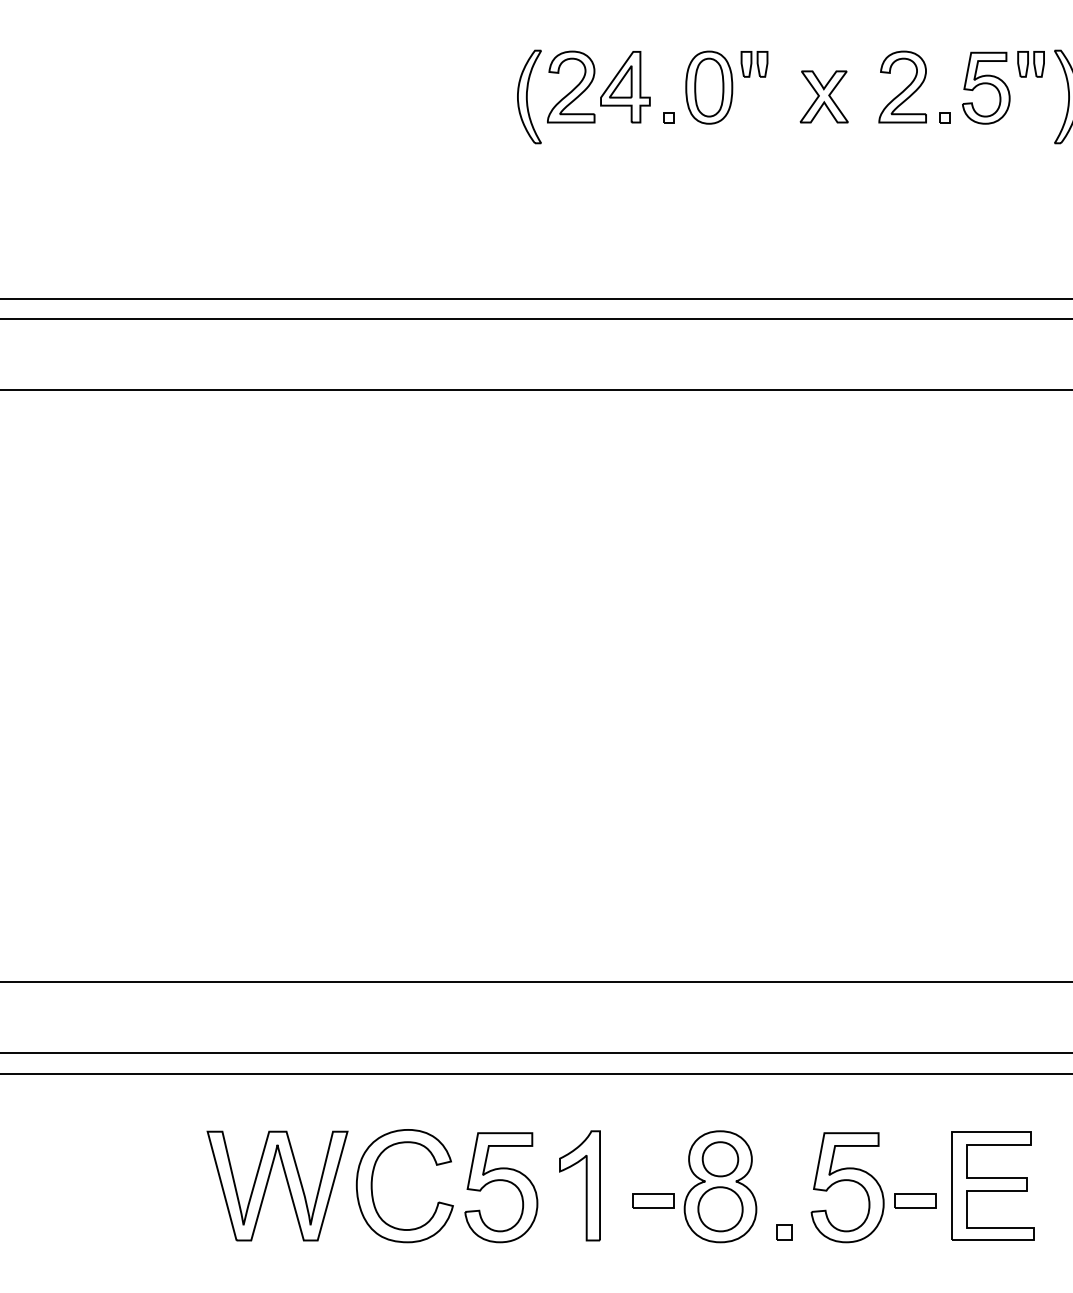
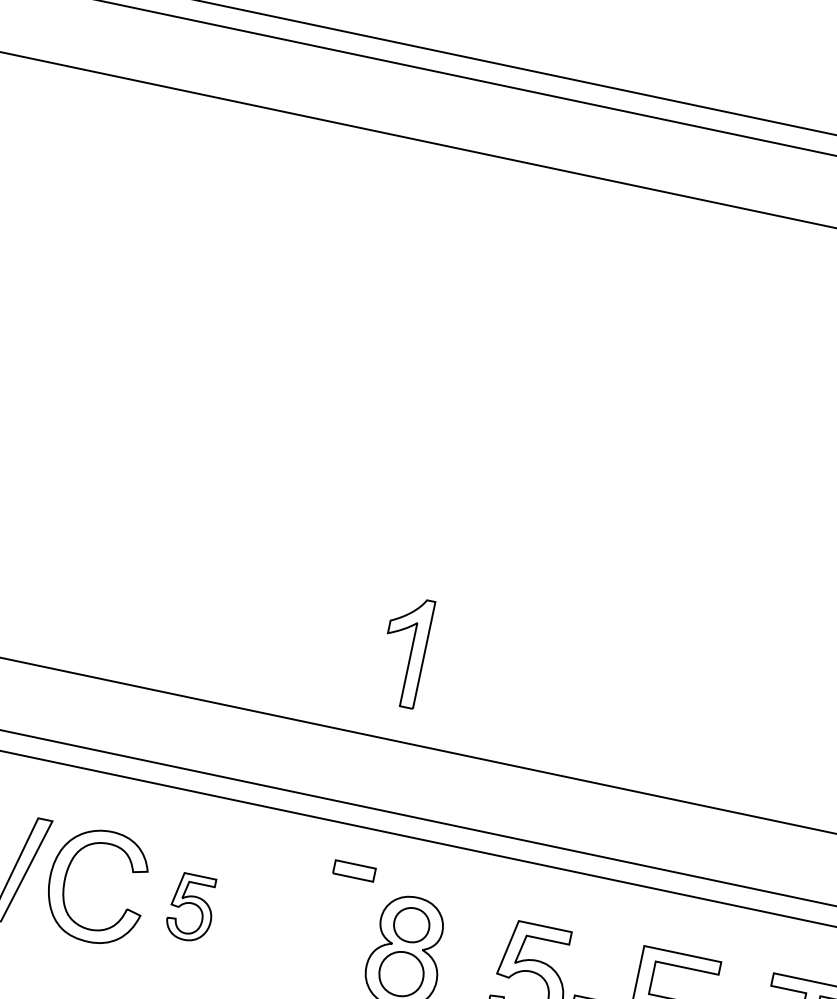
part: (579, 1185) -> (404, 650), moved
part: (501, 1187) -> (191, 907), size x0.6
part: (653, 1200) -> (354, 870), moved

